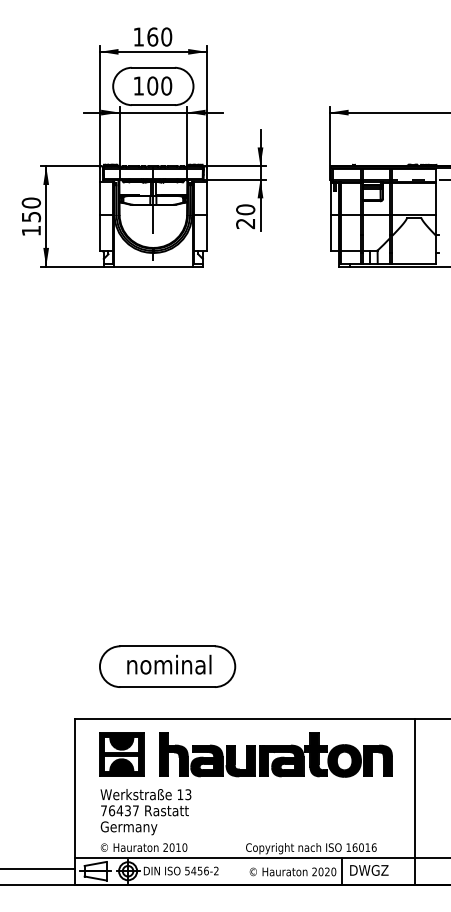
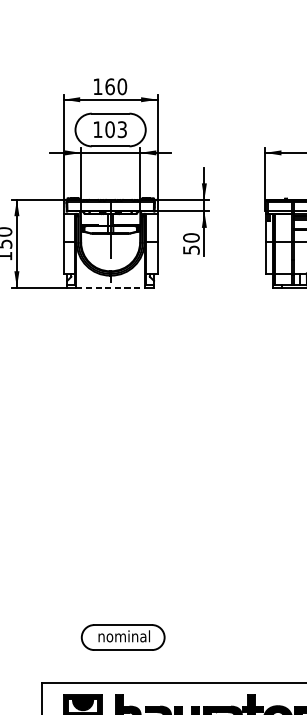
text: (166, 85) -> (122, 129), 100 -> 103
text: (245, 223) -> (191, 249), 20 -> 50
line: (153, 266) -> (110, 287), solid -> dashed
part: (167, 666) -> (123, 637), size x0.7

